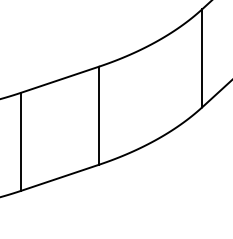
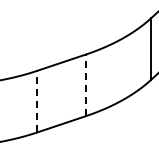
line: (99, 116) -> (86, 85), solid -> dashed
line: (21, 141) -> (37, 101), solid -> dashed

